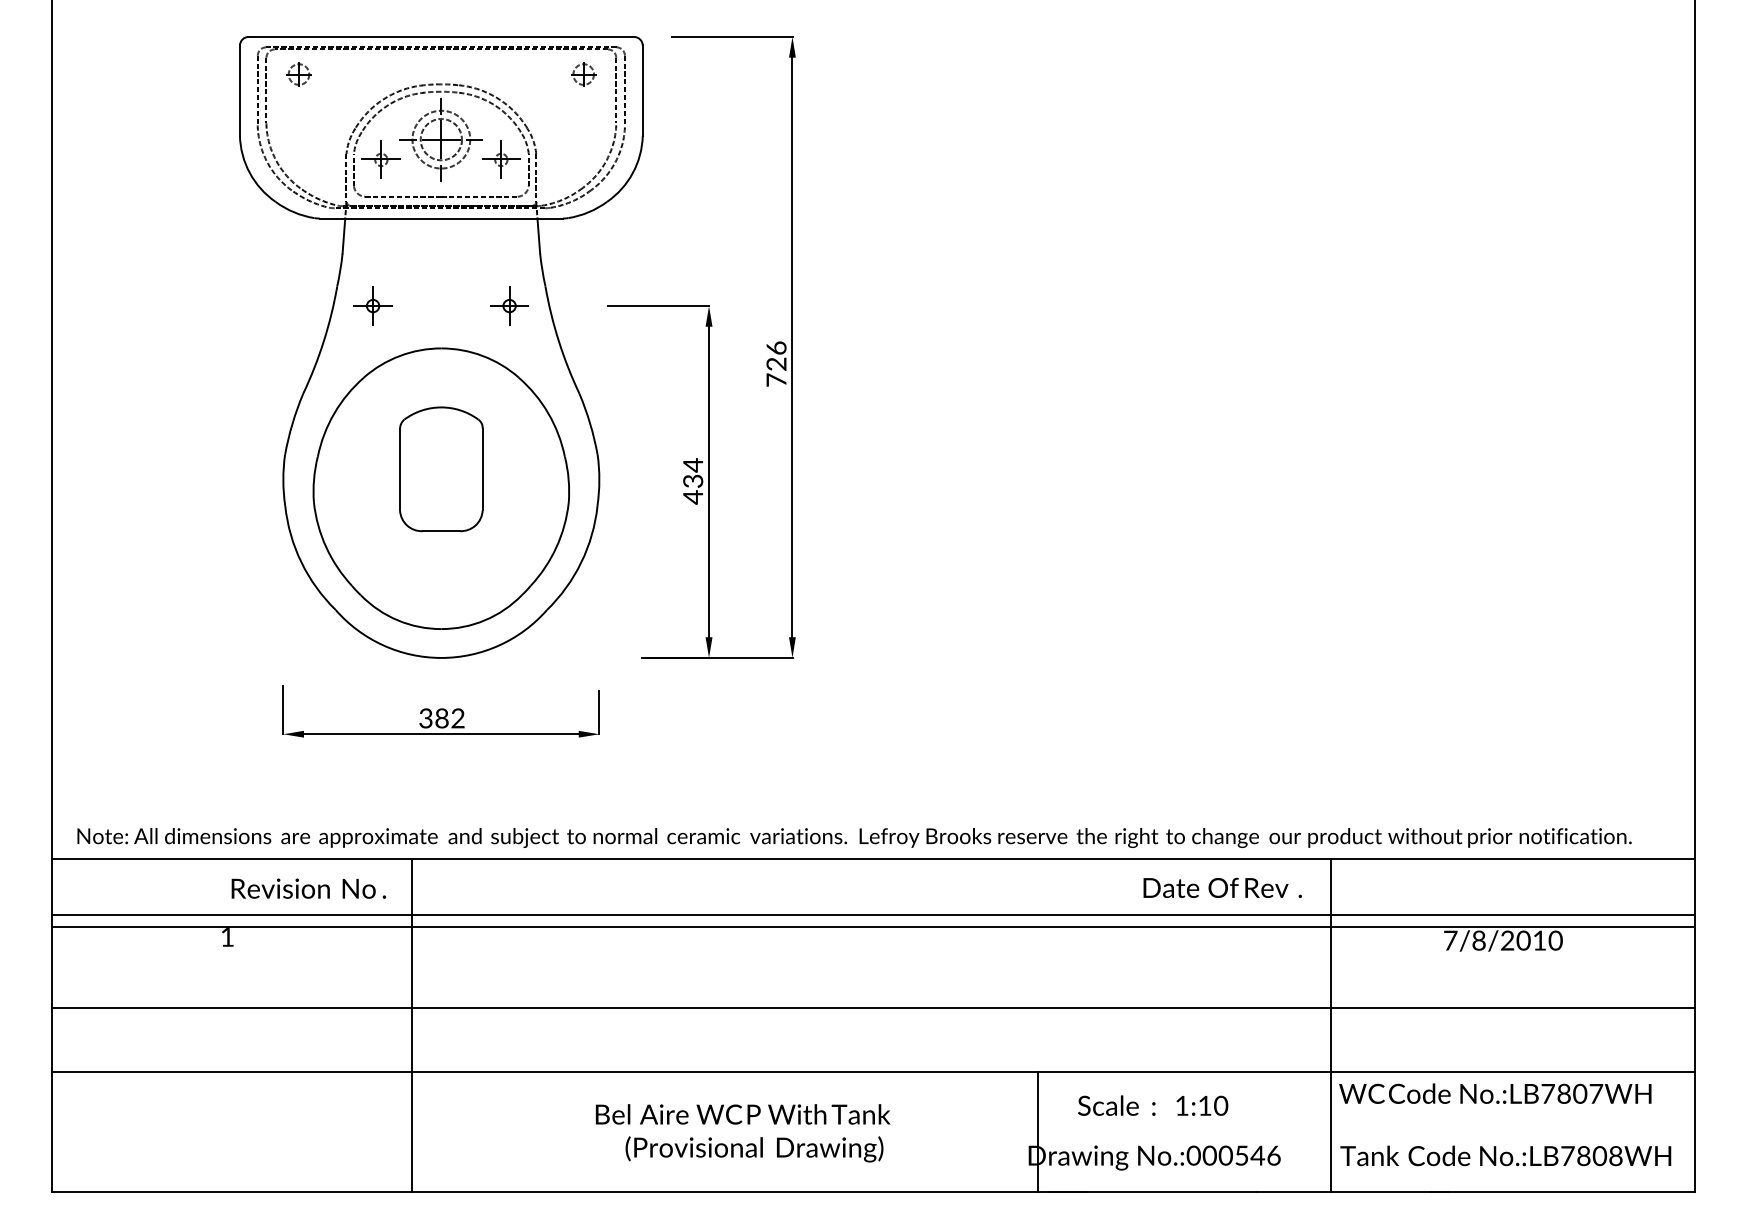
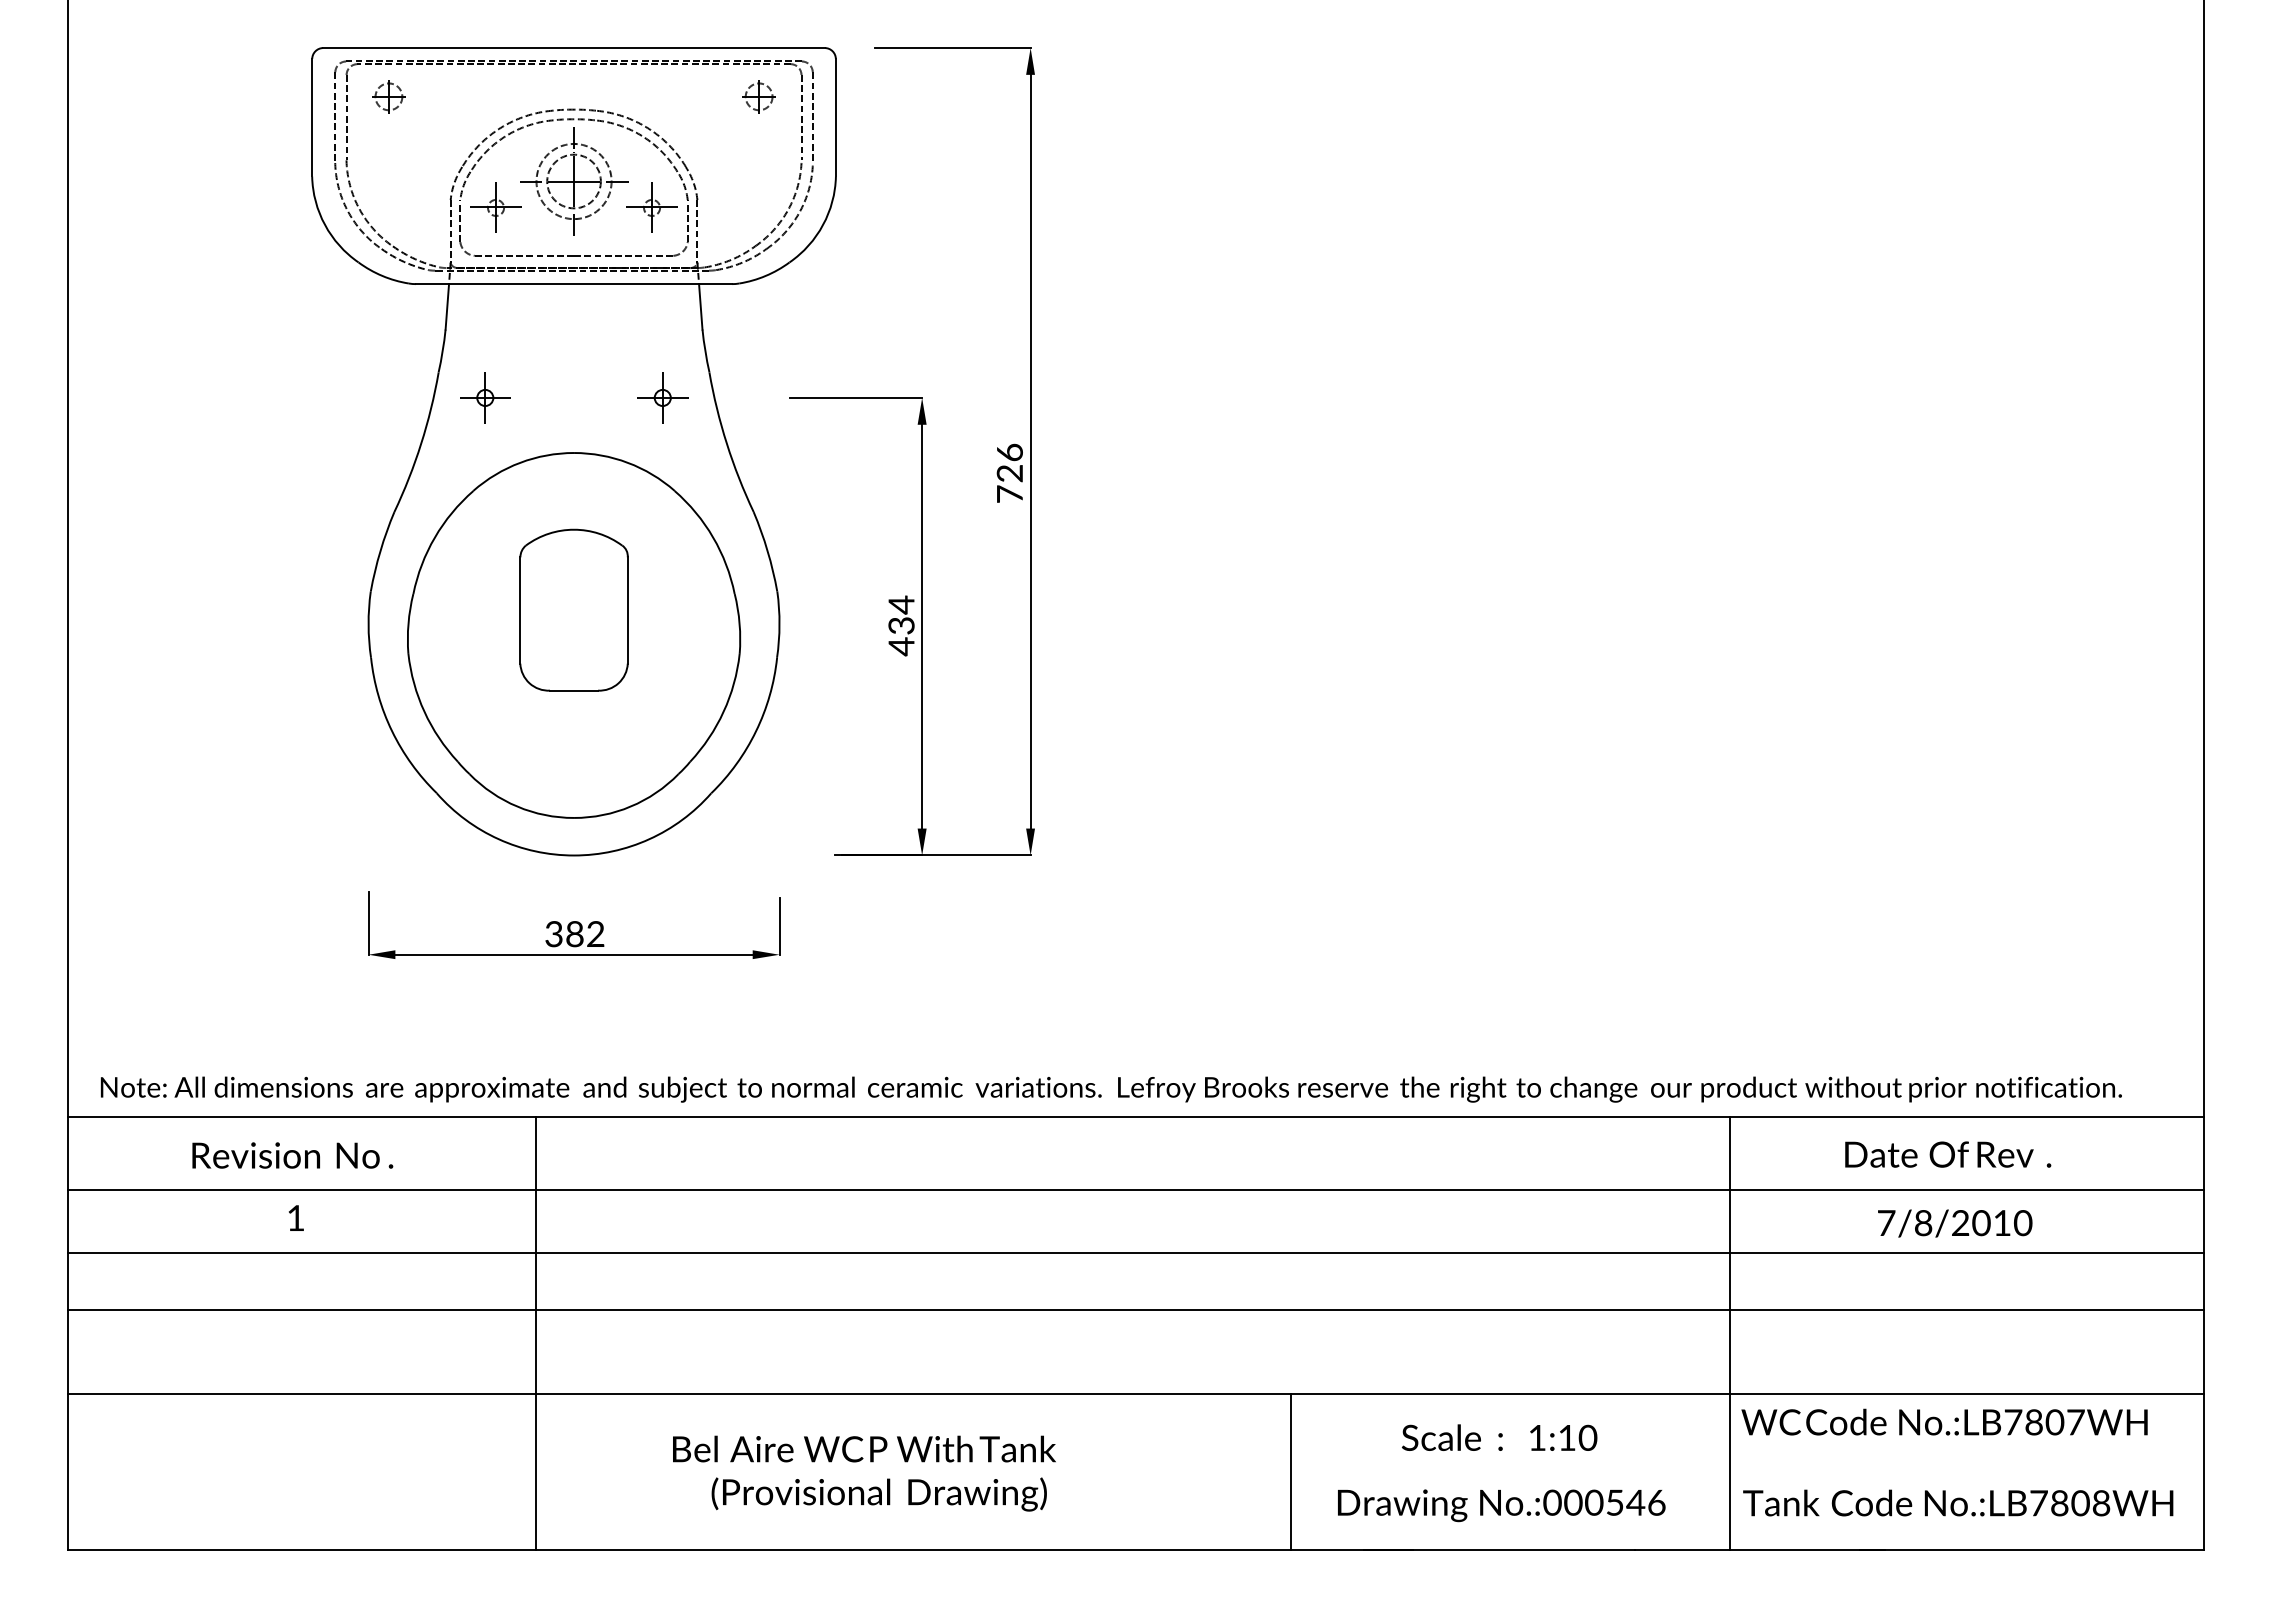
text: (1223, 887) -> (1948, 1154), moved
text: (308, 888) -> (292, 1155), moved
line: (873, 927) -> (1135, 1253), moved
line: (1038, 1131) -> (1291, 1471), moved
text: (743, 1133) -> (864, 1473), moved

